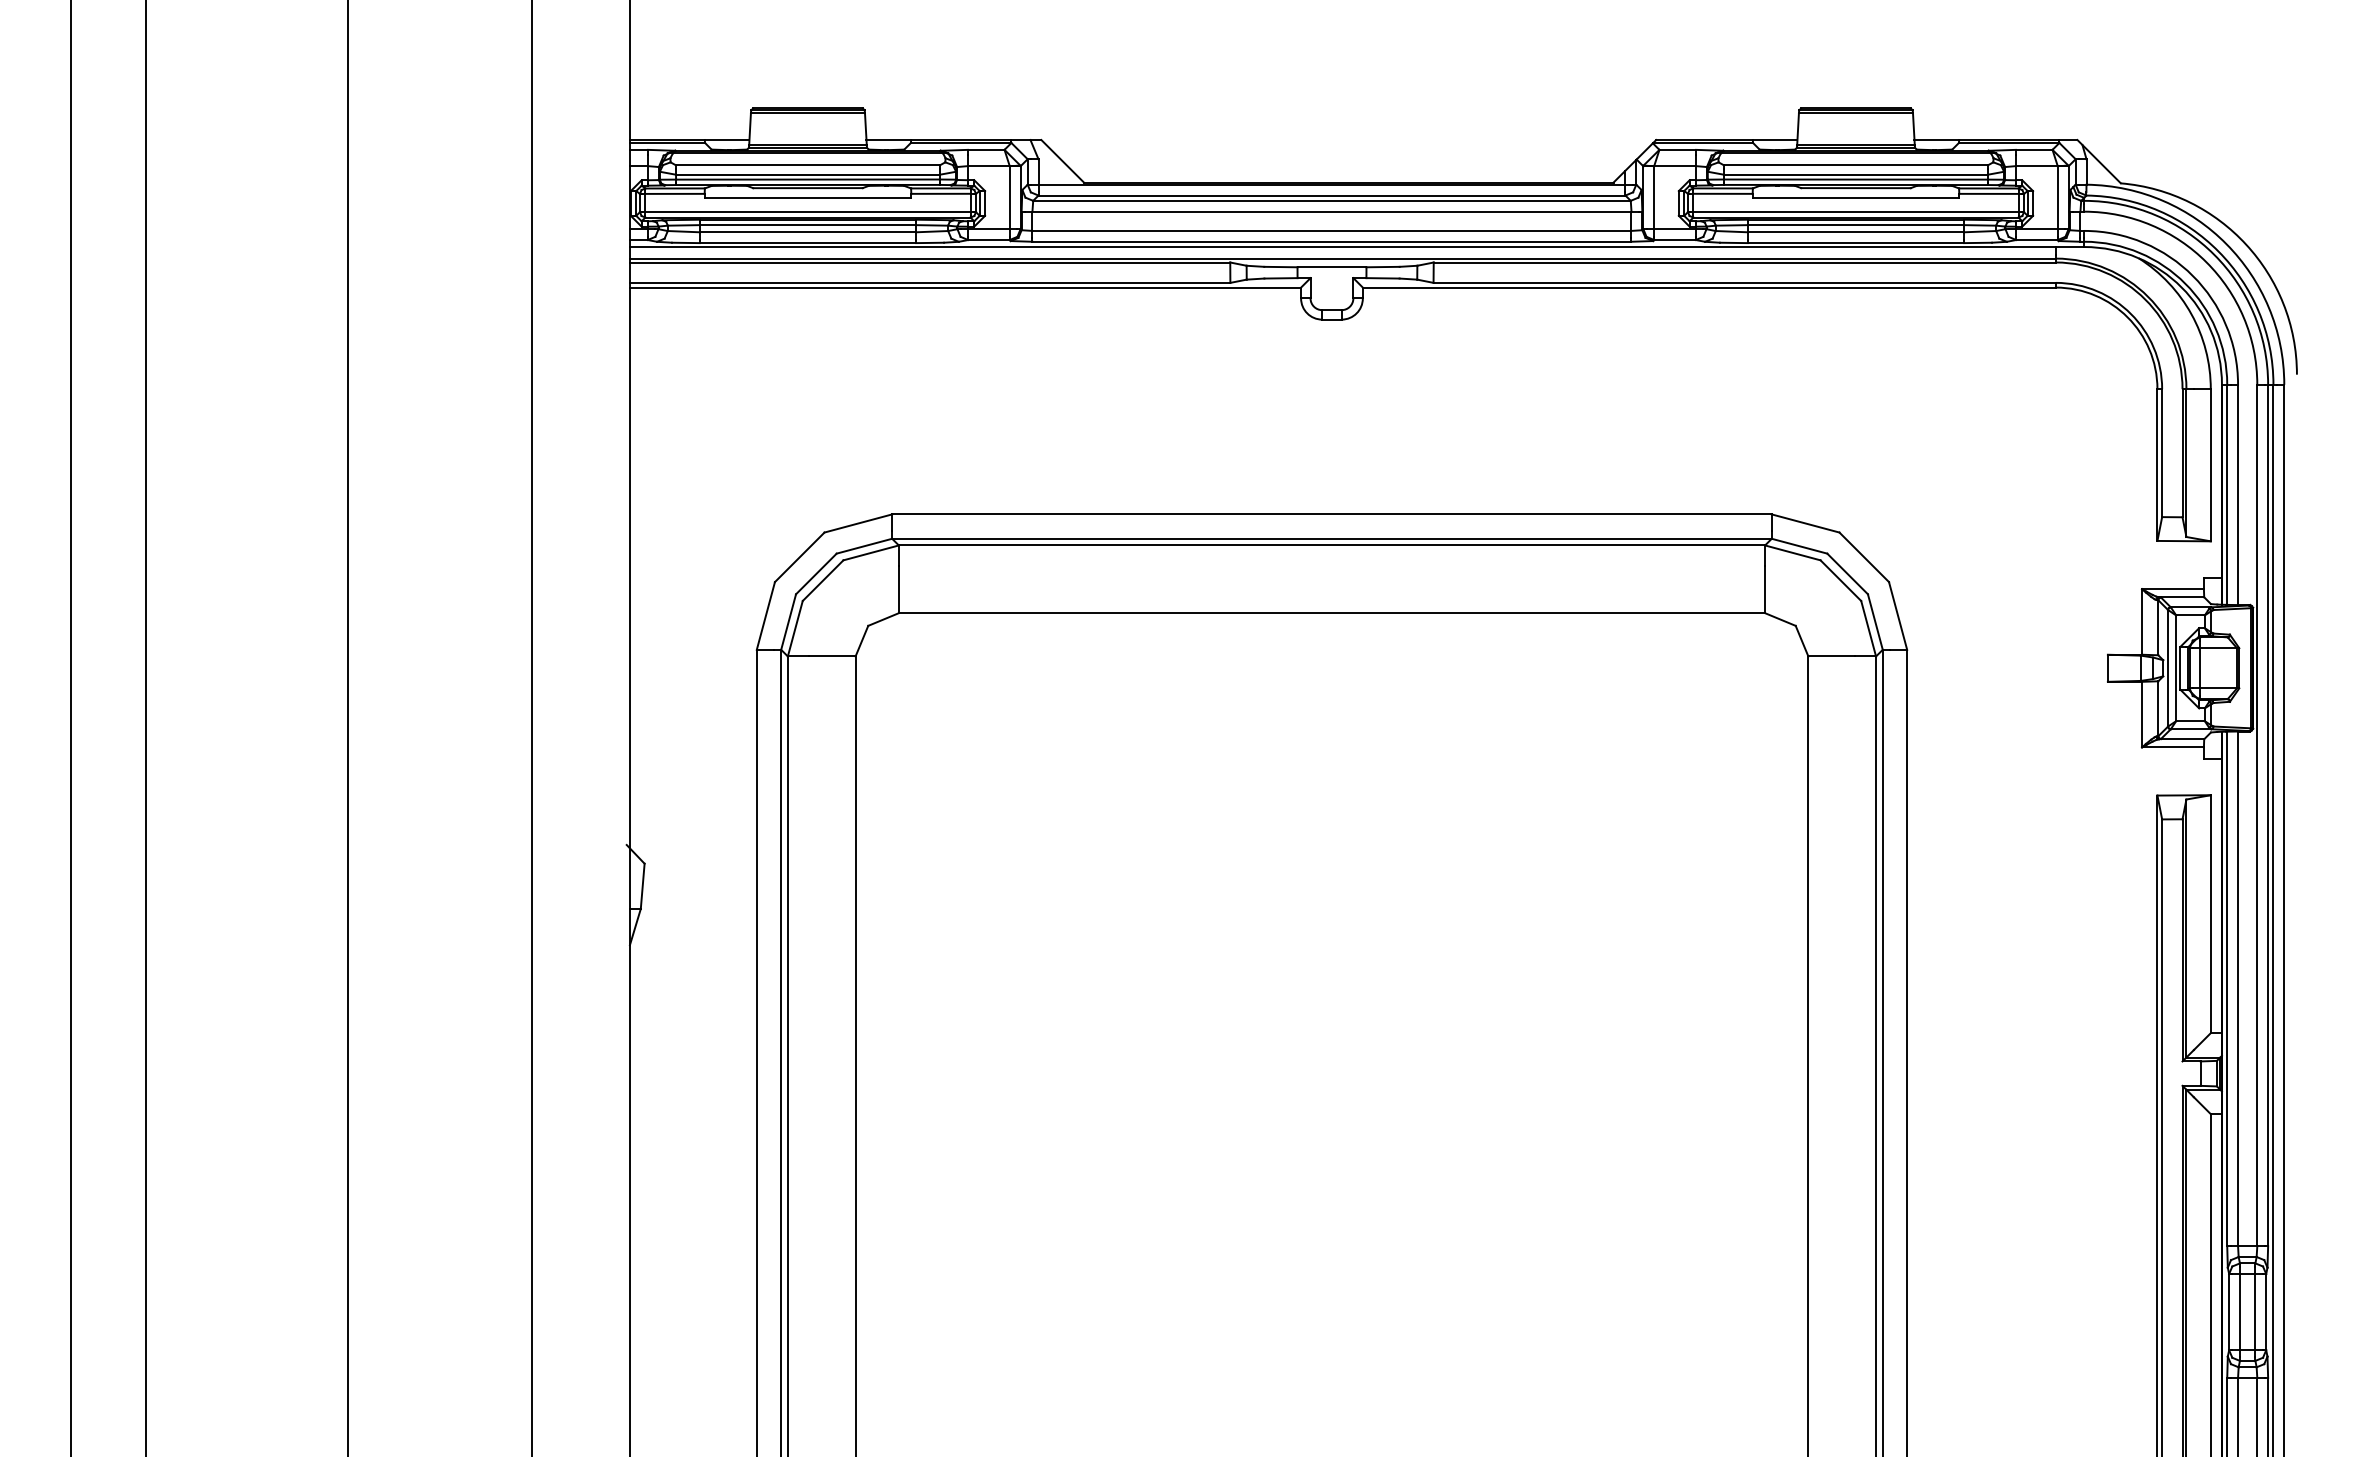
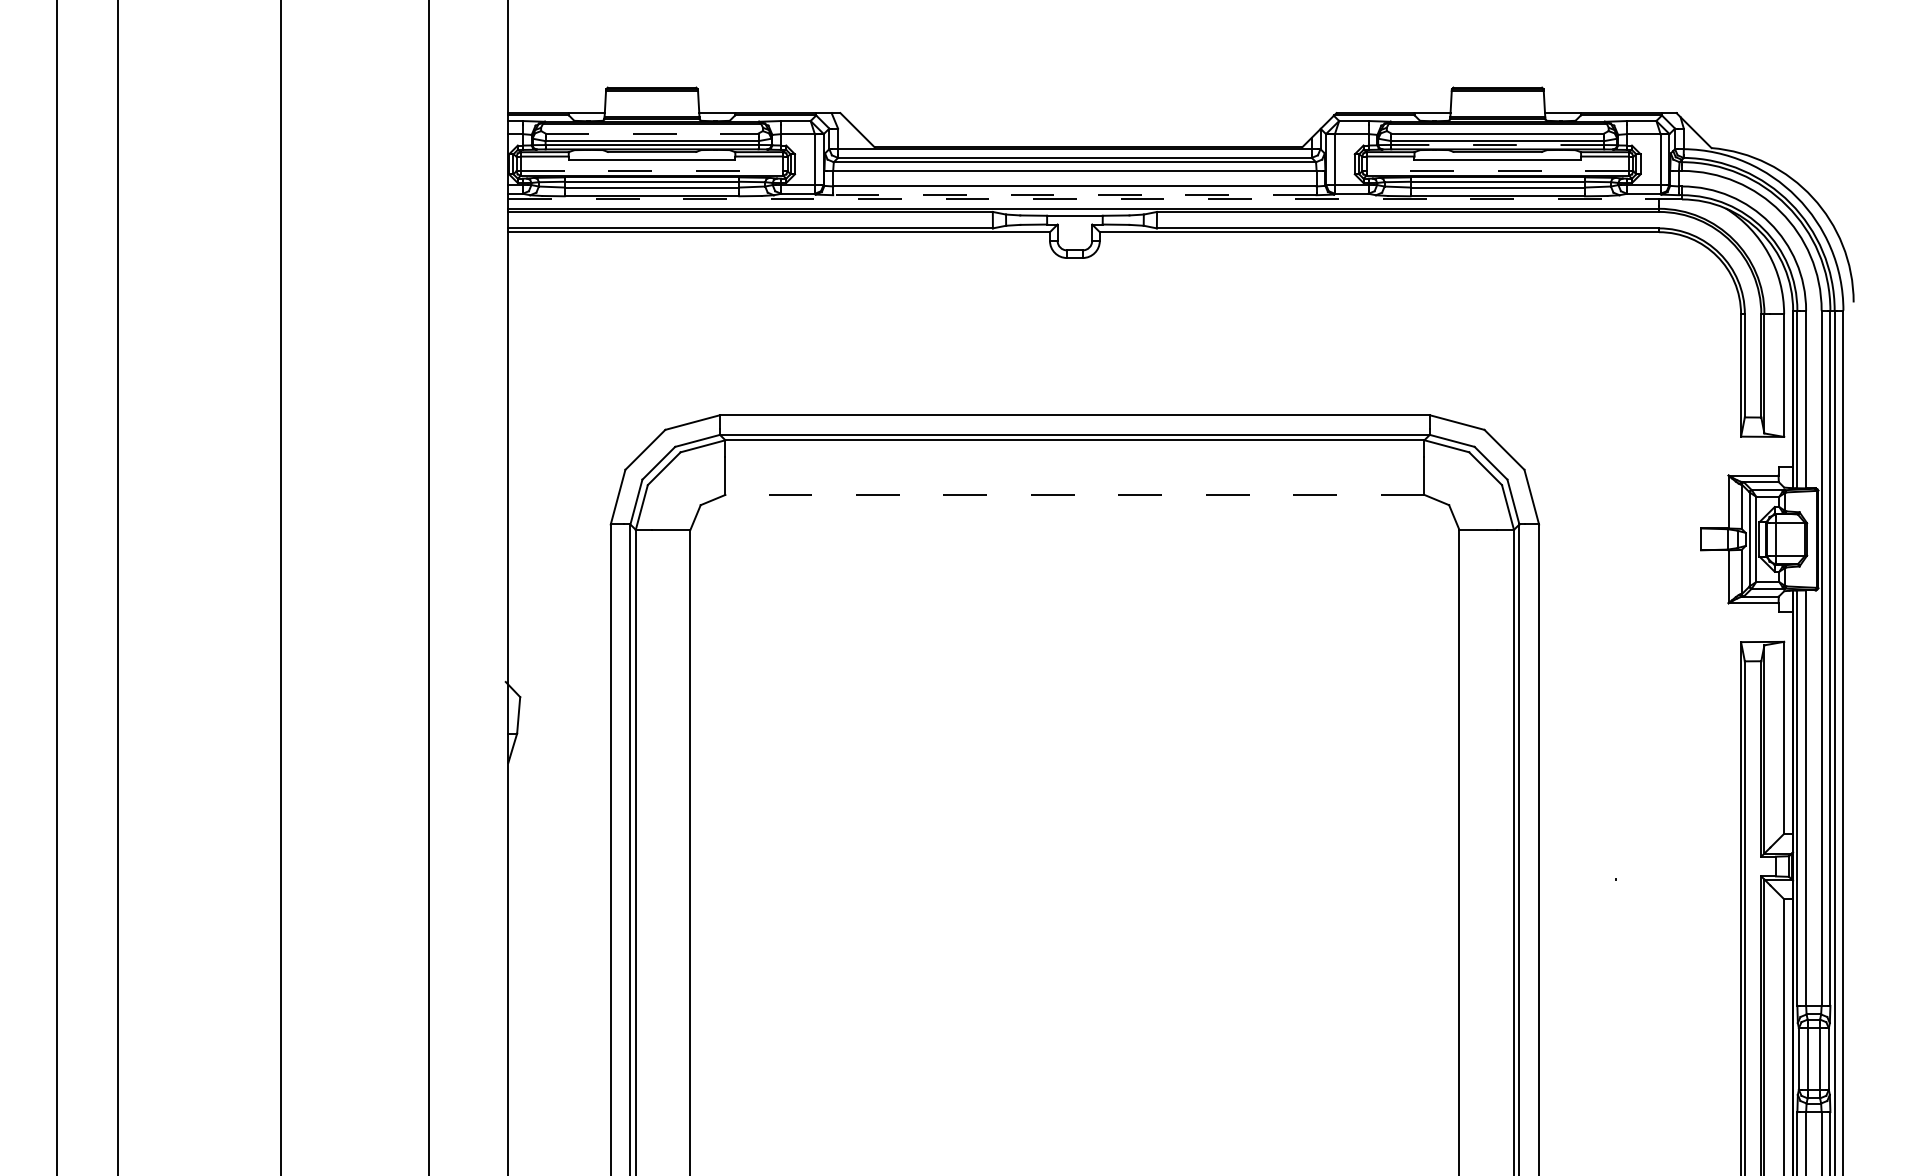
line: (807, 165) -> (651, 133), solid -> dashed
line: (1855, 179) -> (1497, 144), solid -> dashed
line: (808, 212) -> (652, 171), solid -> dashed
line: (1855, 212) -> (1497, 171), solid -> dashed
line: (1331, 241) -> (1074, 194), solid -> dashed
line: (1357, 247) -> (1095, 199), solid -> dashed
line: (1331, 613) -> (1074, 495), solid -> dashed

